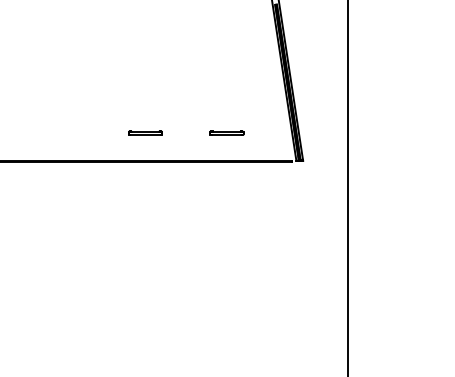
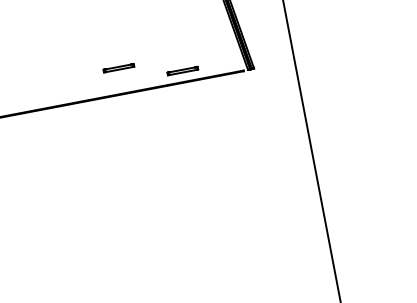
part: (145, 132) -> (118, 67), moved
part: (226, 132) -> (182, 70), moved

